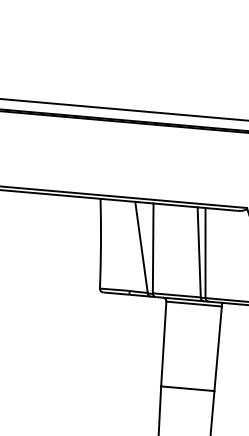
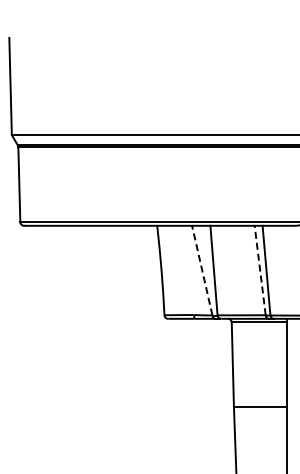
line: (141, 247) -> (202, 270), solid -> dashed
line: (199, 252) -> (260, 270), solid -> dashed

